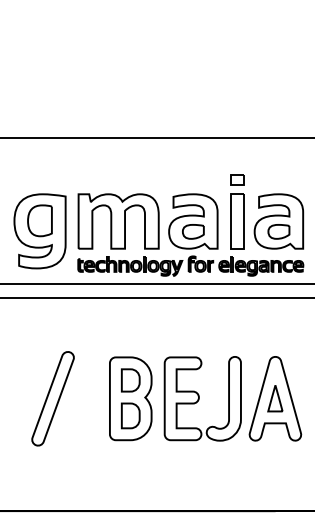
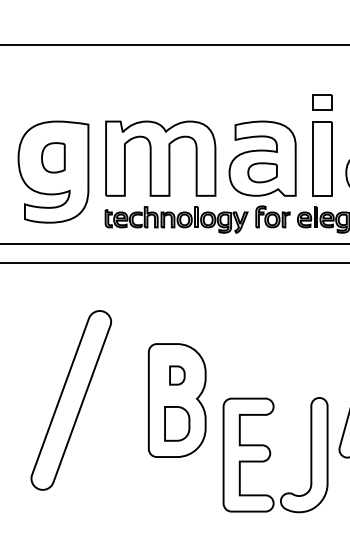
part: (39, 220) -> (52, 157), size x0.7
part: (130, 380) -> (176, 375), size x0.6
part: (52, 398) -> (70, 400), size x1.4
part: (202, 398) -> (275, 454), moved

